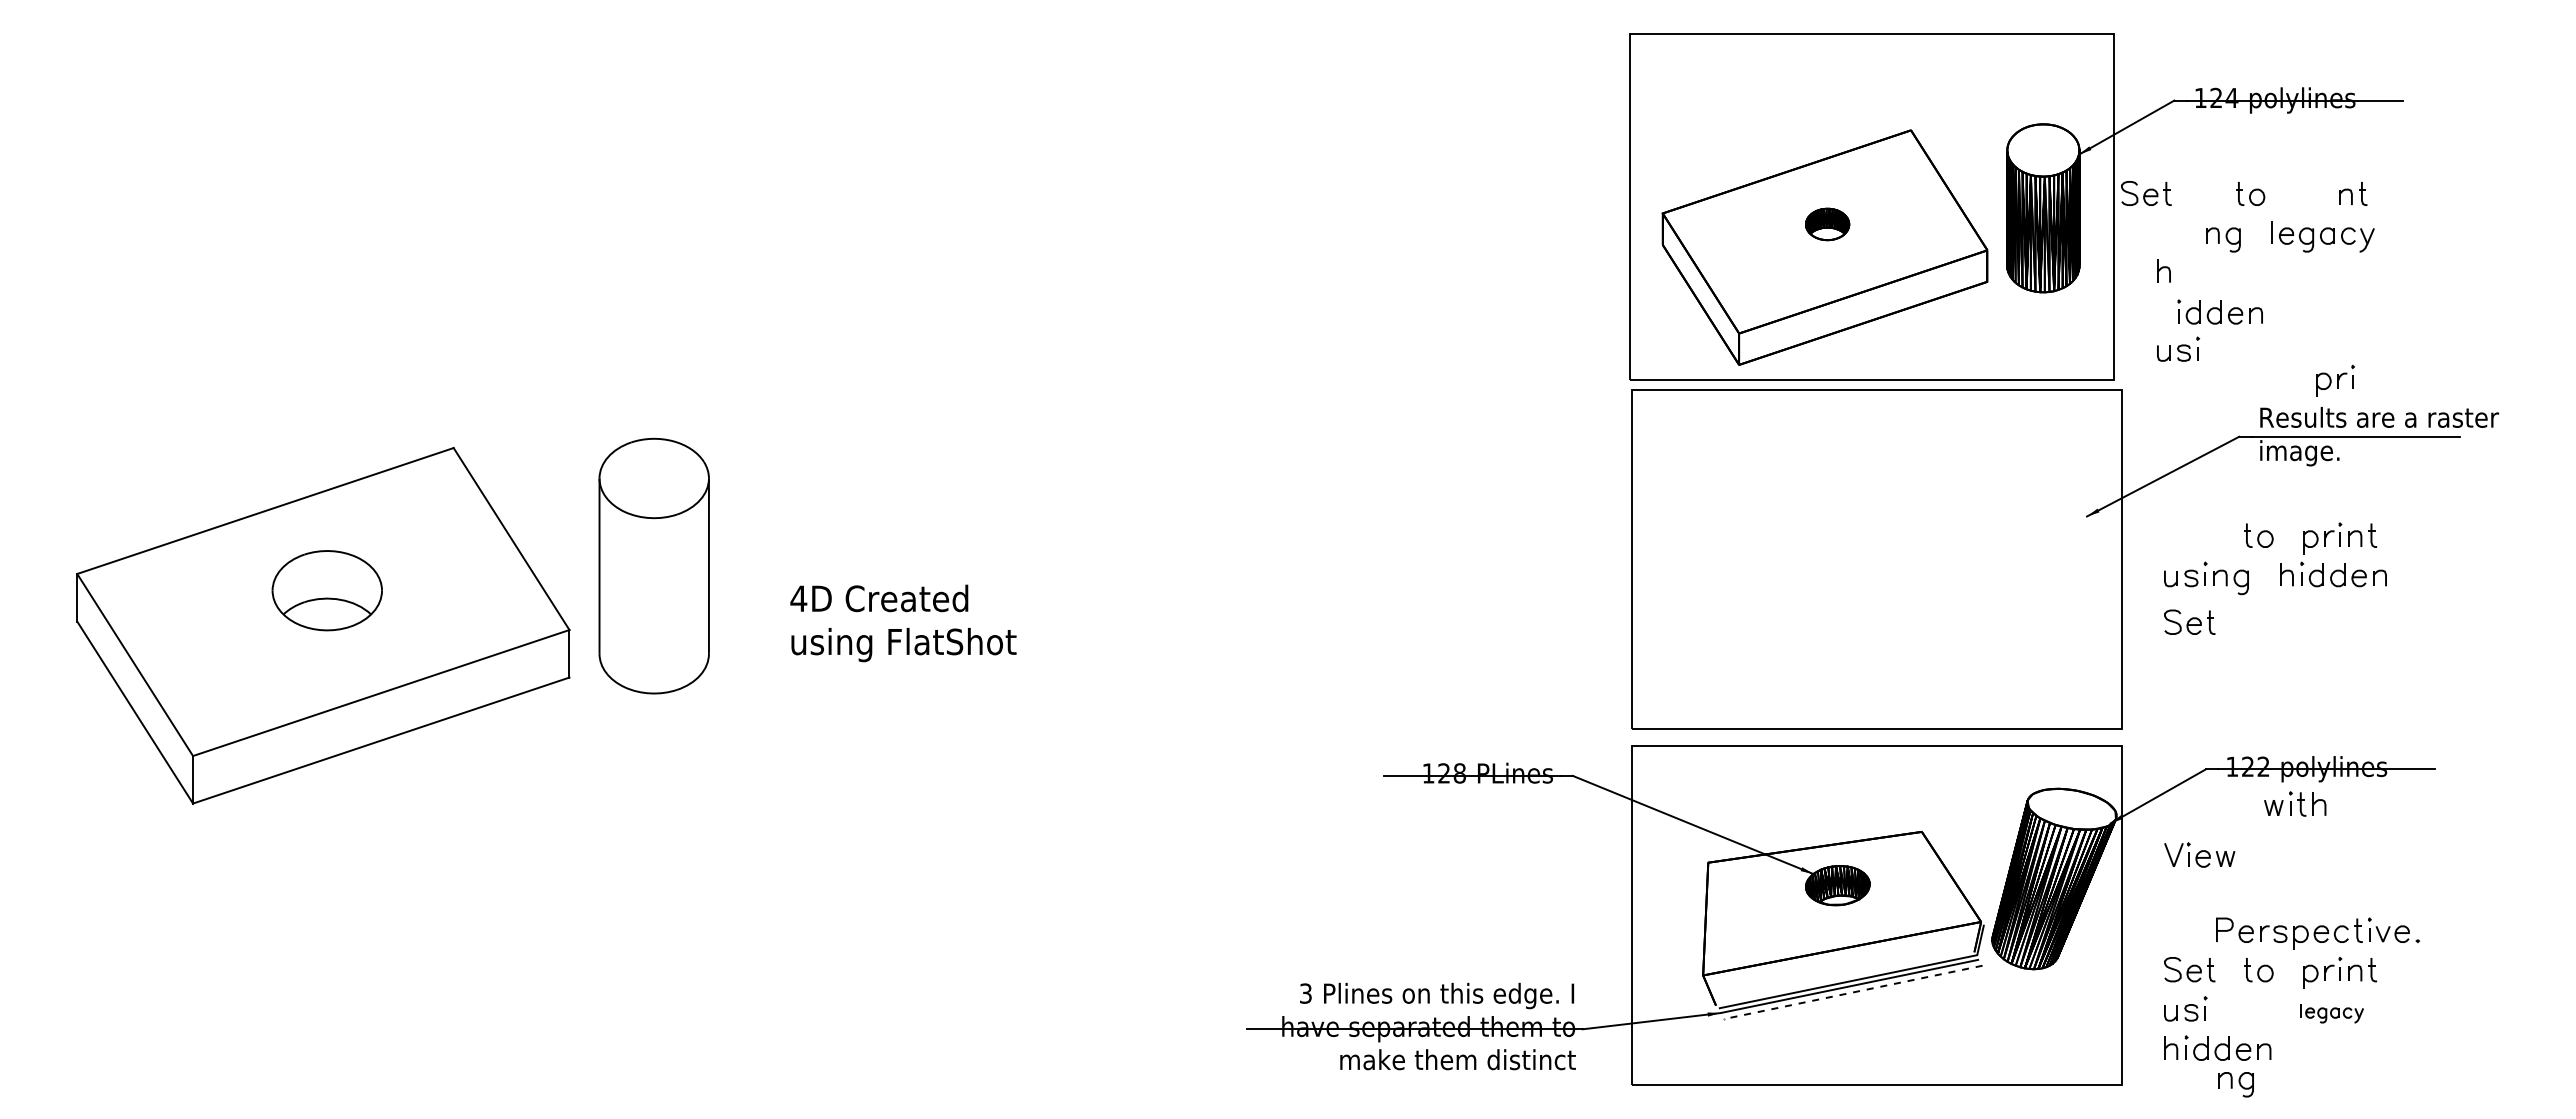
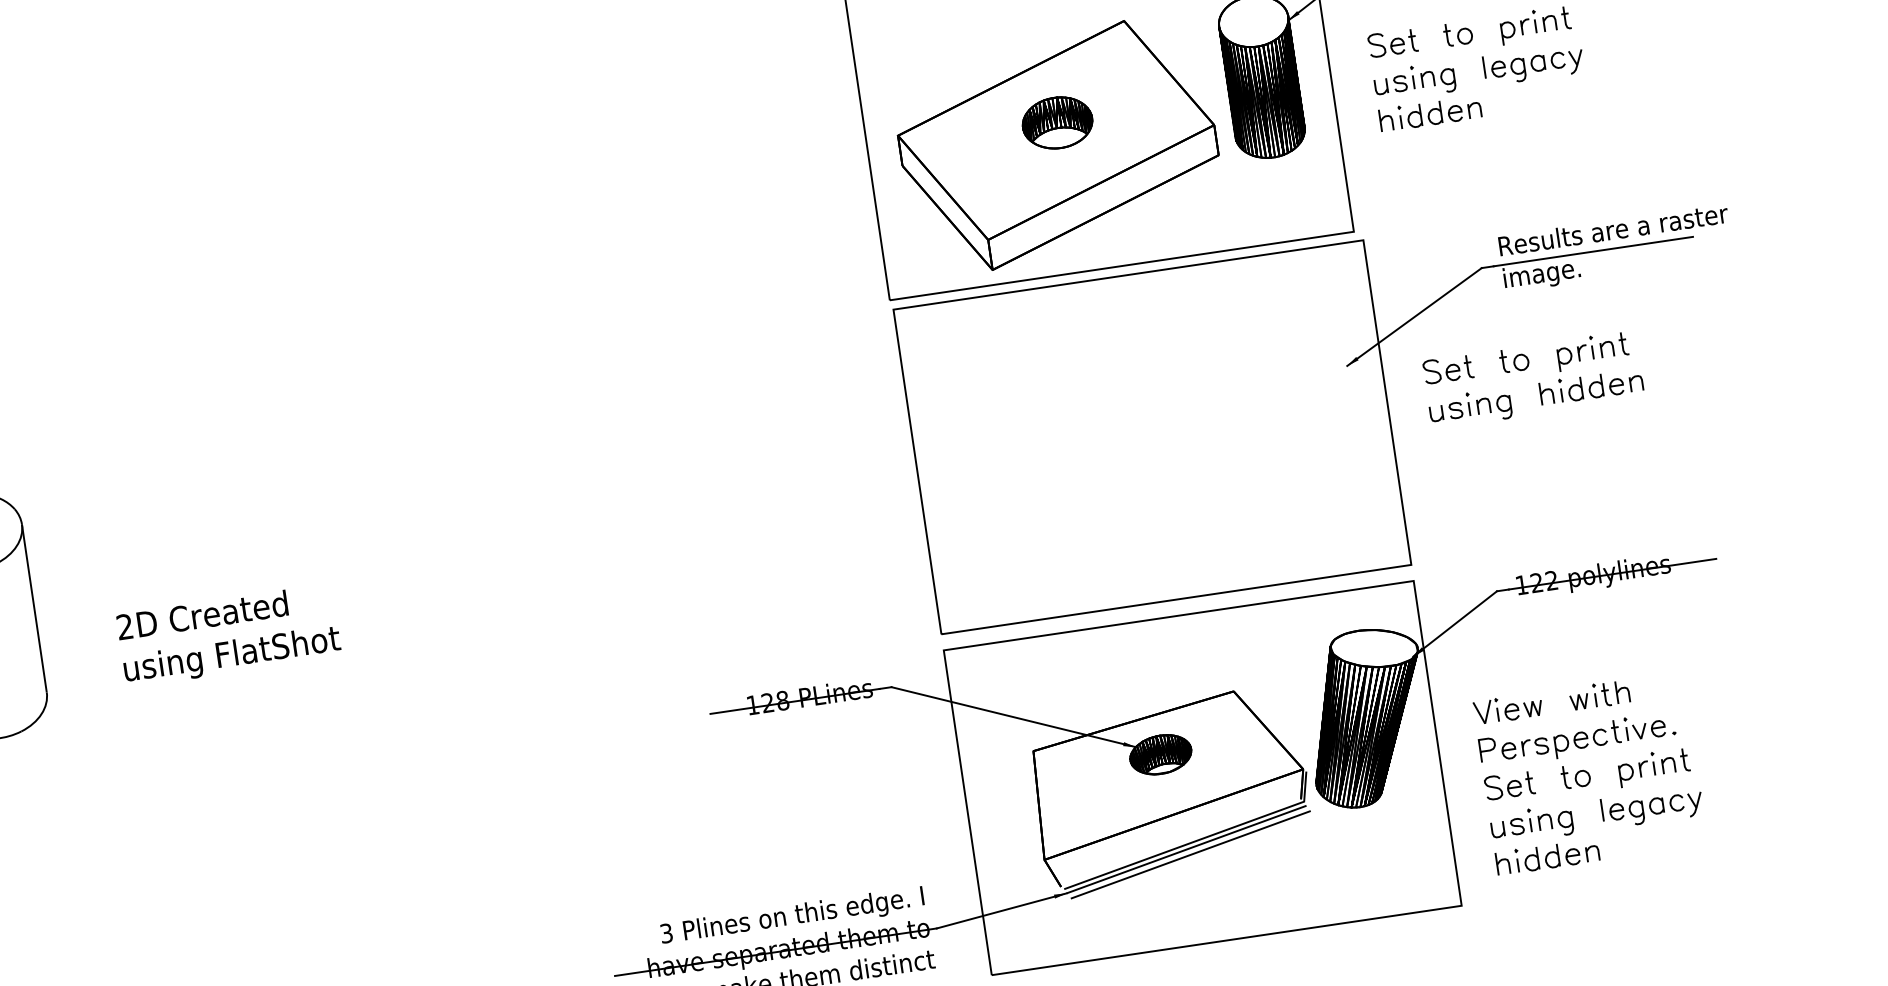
part: (2146, 193) -> (1393, 43), moved
part: (1827, 224) -> (1057, 123), size x1.67
part: (2219, 311) -> (1439, 111), moved
part: (2178, 348) -> (1394, 80), moved
part: (2335, 380) -> (1518, 27), moved
text: (798, 598) -> (124, 626), 4D -> 2D
part: (2189, 621) -> (1447, 368), moved
part: (2295, 803) -> (1599, 694), moved
part: (2199, 854) -> (1507, 708), moved
part: (2317, 933) -> (1577, 740), moved
line: (1852, 992) -> (1189, 855), dashed -> solid
part: (2332, 1013) -> (1652, 807), size x1.67
part: (2235, 1084) -> (1555, 824), moved

